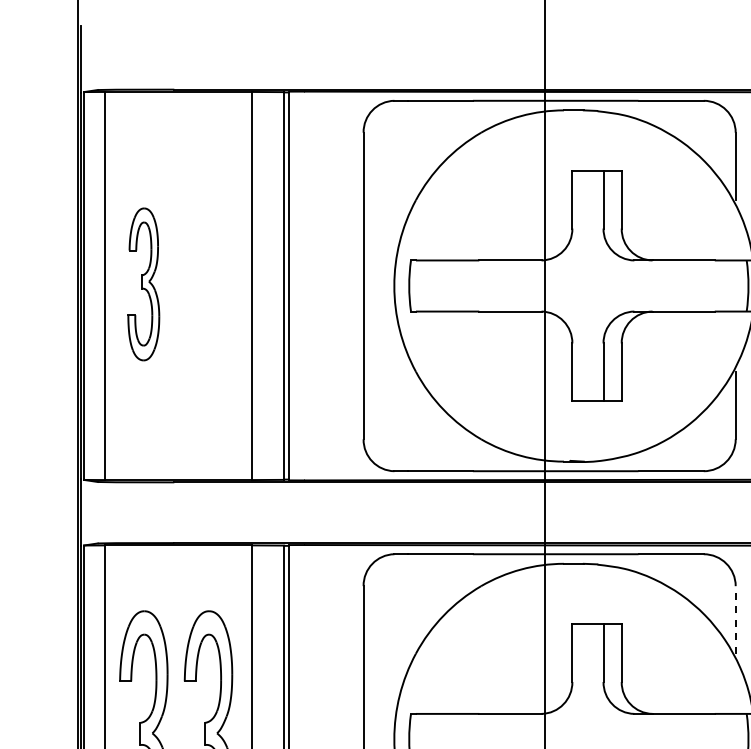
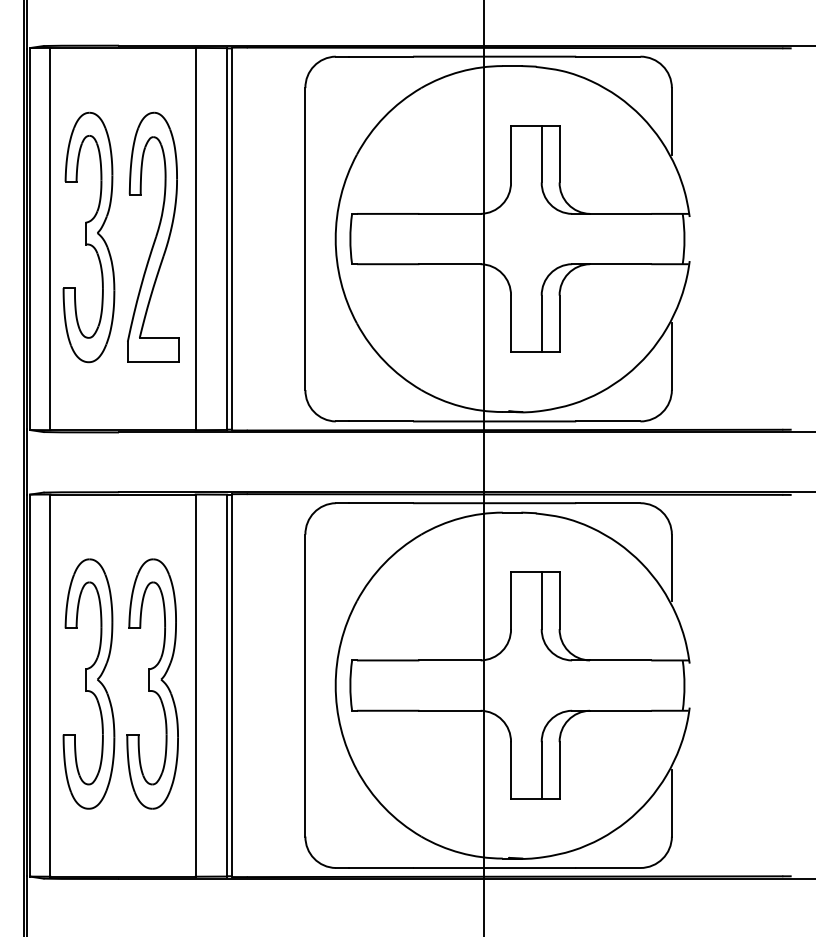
part: (209, 283) -> (153, 236), added
part: (143, 284) -> (88, 237), size x1.67
line: (735, 619) -> (671, 567), dashed -> solid

